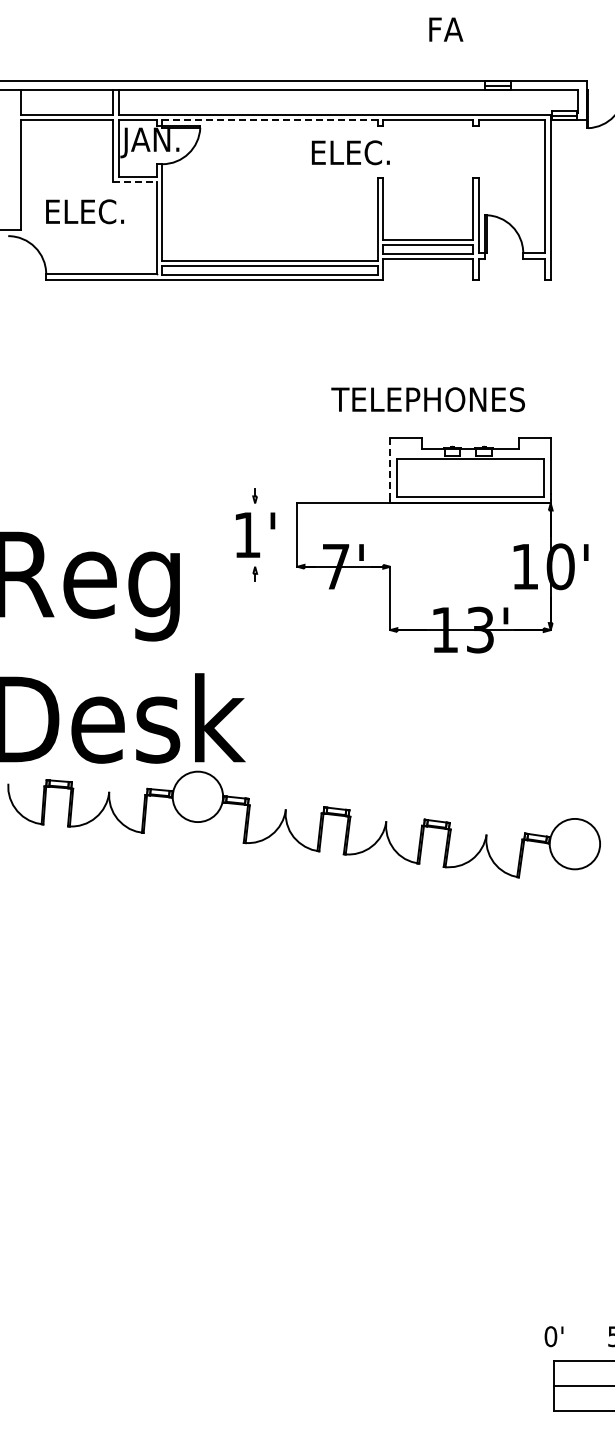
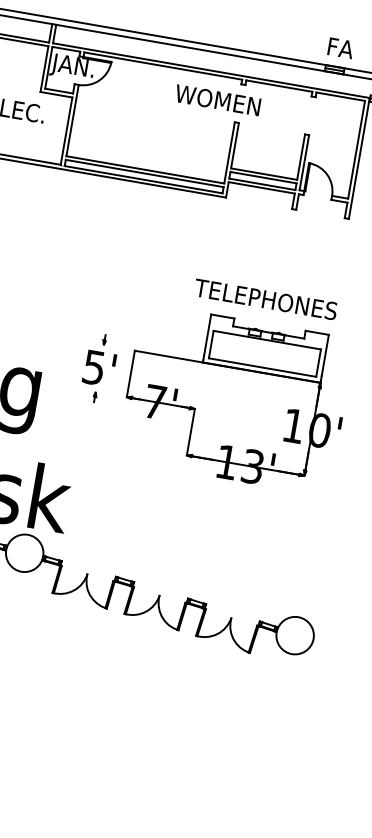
text: (446, 29) -> (341, 48), moved
line: (269, 119) -> (162, 65), dashed -> solid
text: (349, 152) -> (217, 100), ELEC. -> WOMEN
line: (135, 182) -> (56, 94), dashed -> solid
text: (427, 399) -> (265, 299), moved
line: (390, 465) -> (207, 334), dashed -> solid
text: (247, 535) -> (94, 367), 1' -> 5'

